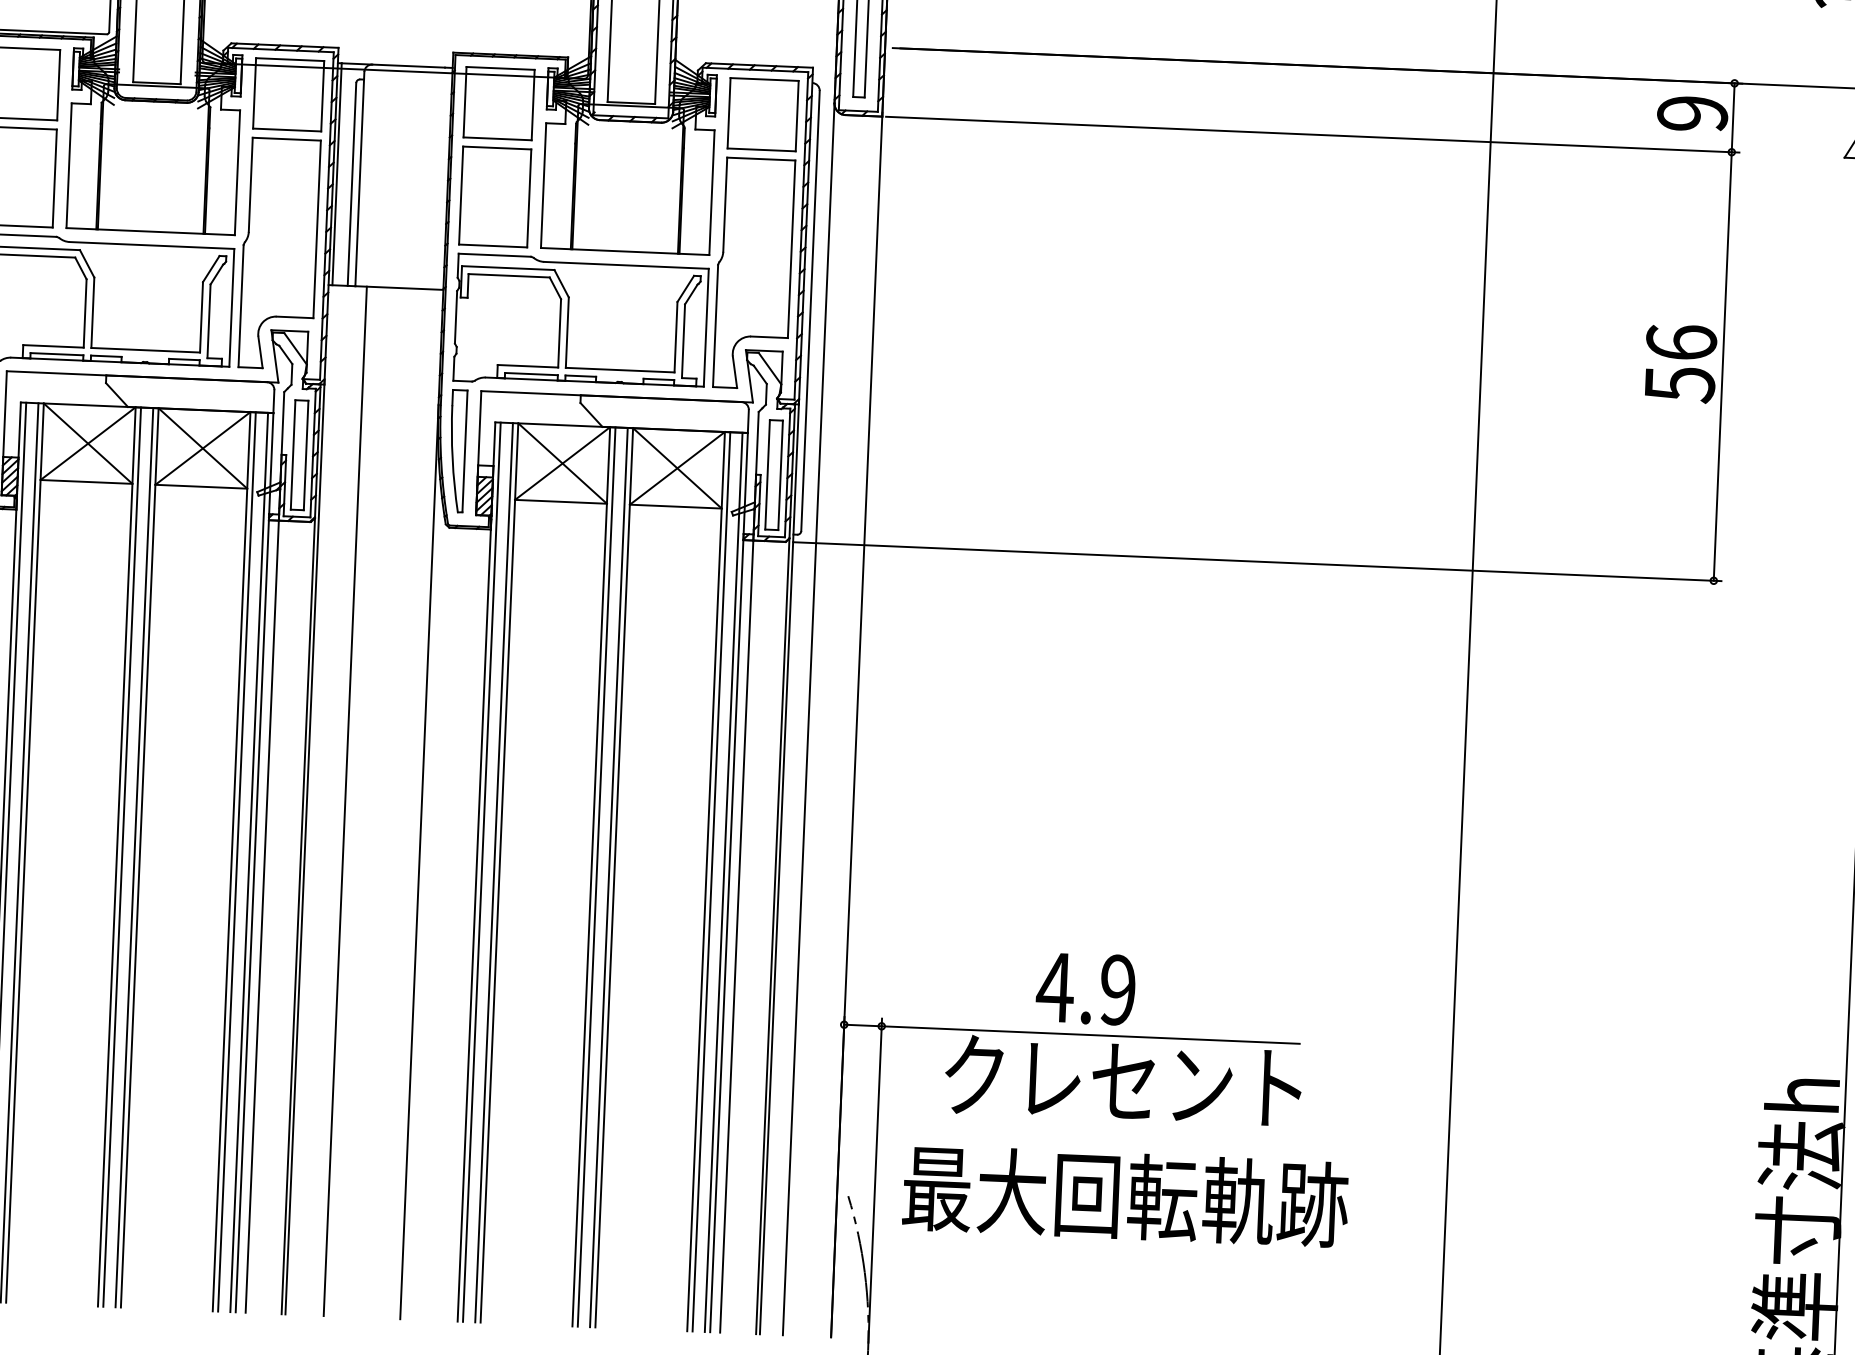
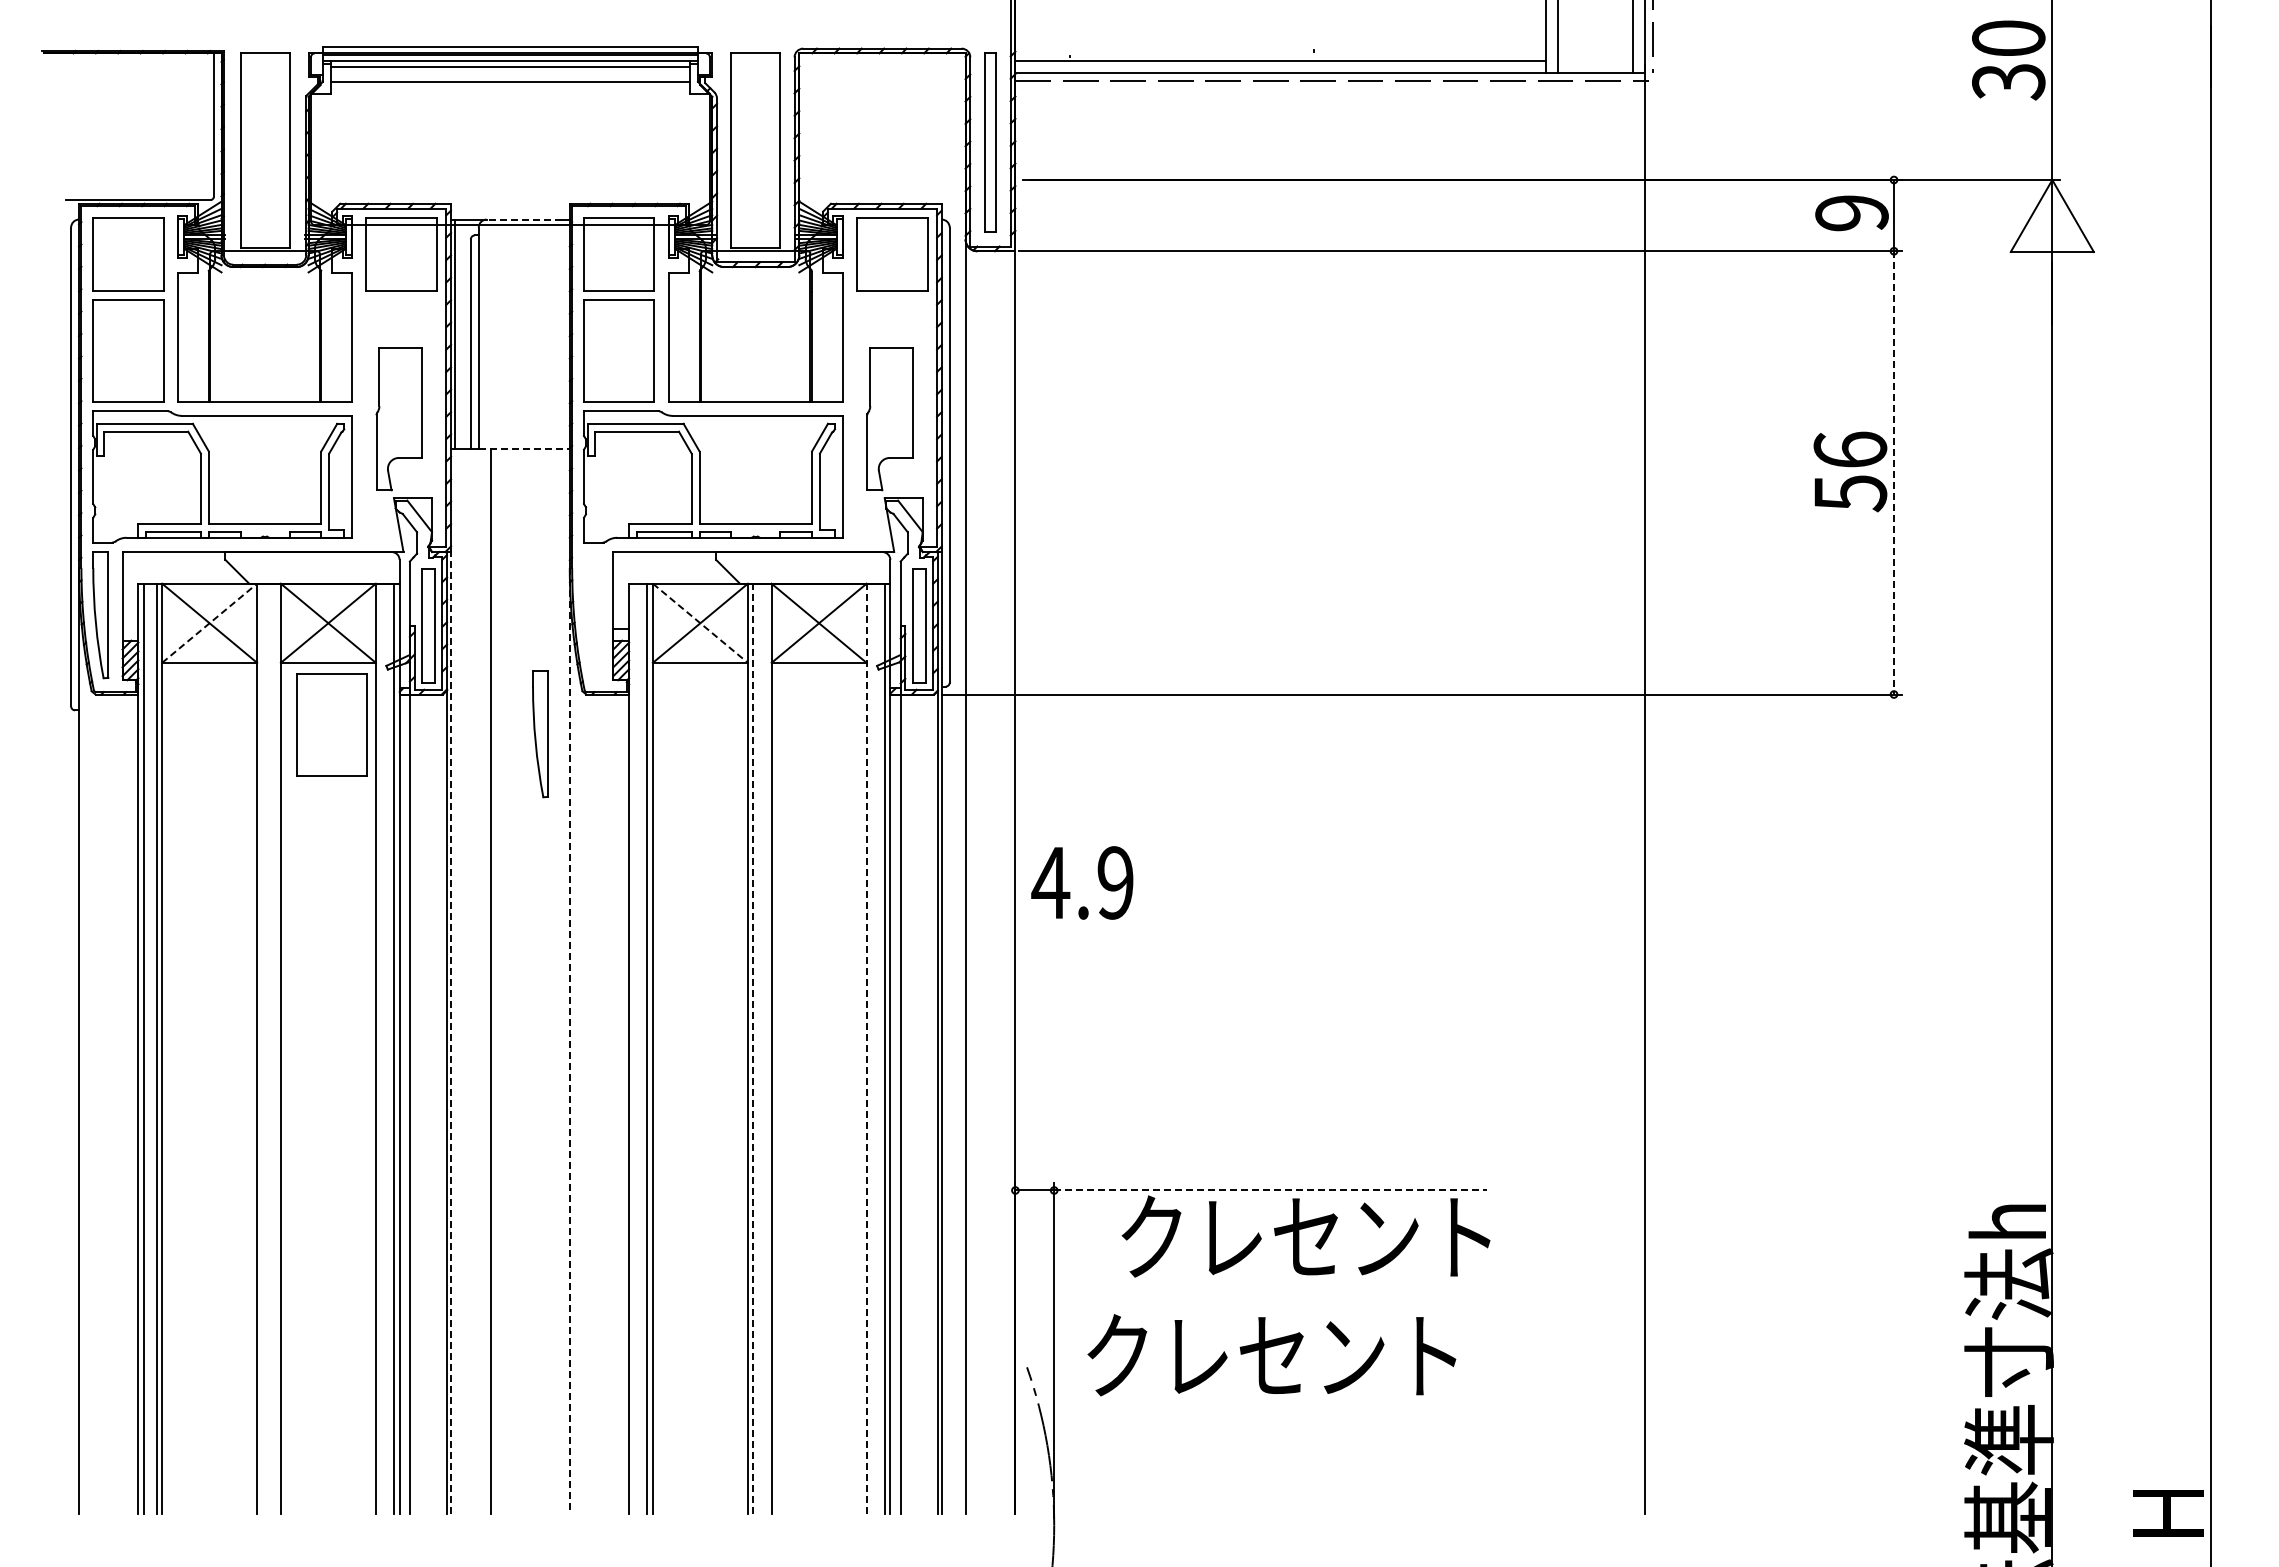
line: (408, 66) -> (524, 219), solid -> dashed
part: (279, 253) -> (398, 418), size x0.6
part: (753, 273) -> (889, 418), size x0.6
line: (399, 288) -> (524, 449), solid -> dashed
line: (1723, 366) -> (1894, 472), solid -> dashed
line: (87, 443) -> (209, 623), solid -> dashed
part: (457, 451) -> (540, 734), moved
line: (562, 463) -> (700, 623), solid -> dashed
part: (201, 546) -> (331, 724), added
line: (305, 847) -> (451, 1030), solid -> dashed
line: (122, 856) -> (262, 1048), removed
line: (134, 857) -> (275, 1048), removed
line: (237, 861) -> (381, 1048), removed
line: (419, 861) -> (569, 1040), solid -> dashed
line: (481, 872) -> (634, 1048), removed
line: (596, 876) -> (753, 1048), solid -> dashed
line: (609, 877) -> (766, 1048), removed
line: (705, 881) -> (866, 1048), solid -> dashed
line: (711, 881) -> (872, 1048), removed
text: (1086, 988) -> (1082, 882), moved
line: (1090, 1035) -> (1270, 1190), solid -> dashed
text: (1125, 1196) -> (1313, 1355), 最大回転軌跡 -> クレセント

